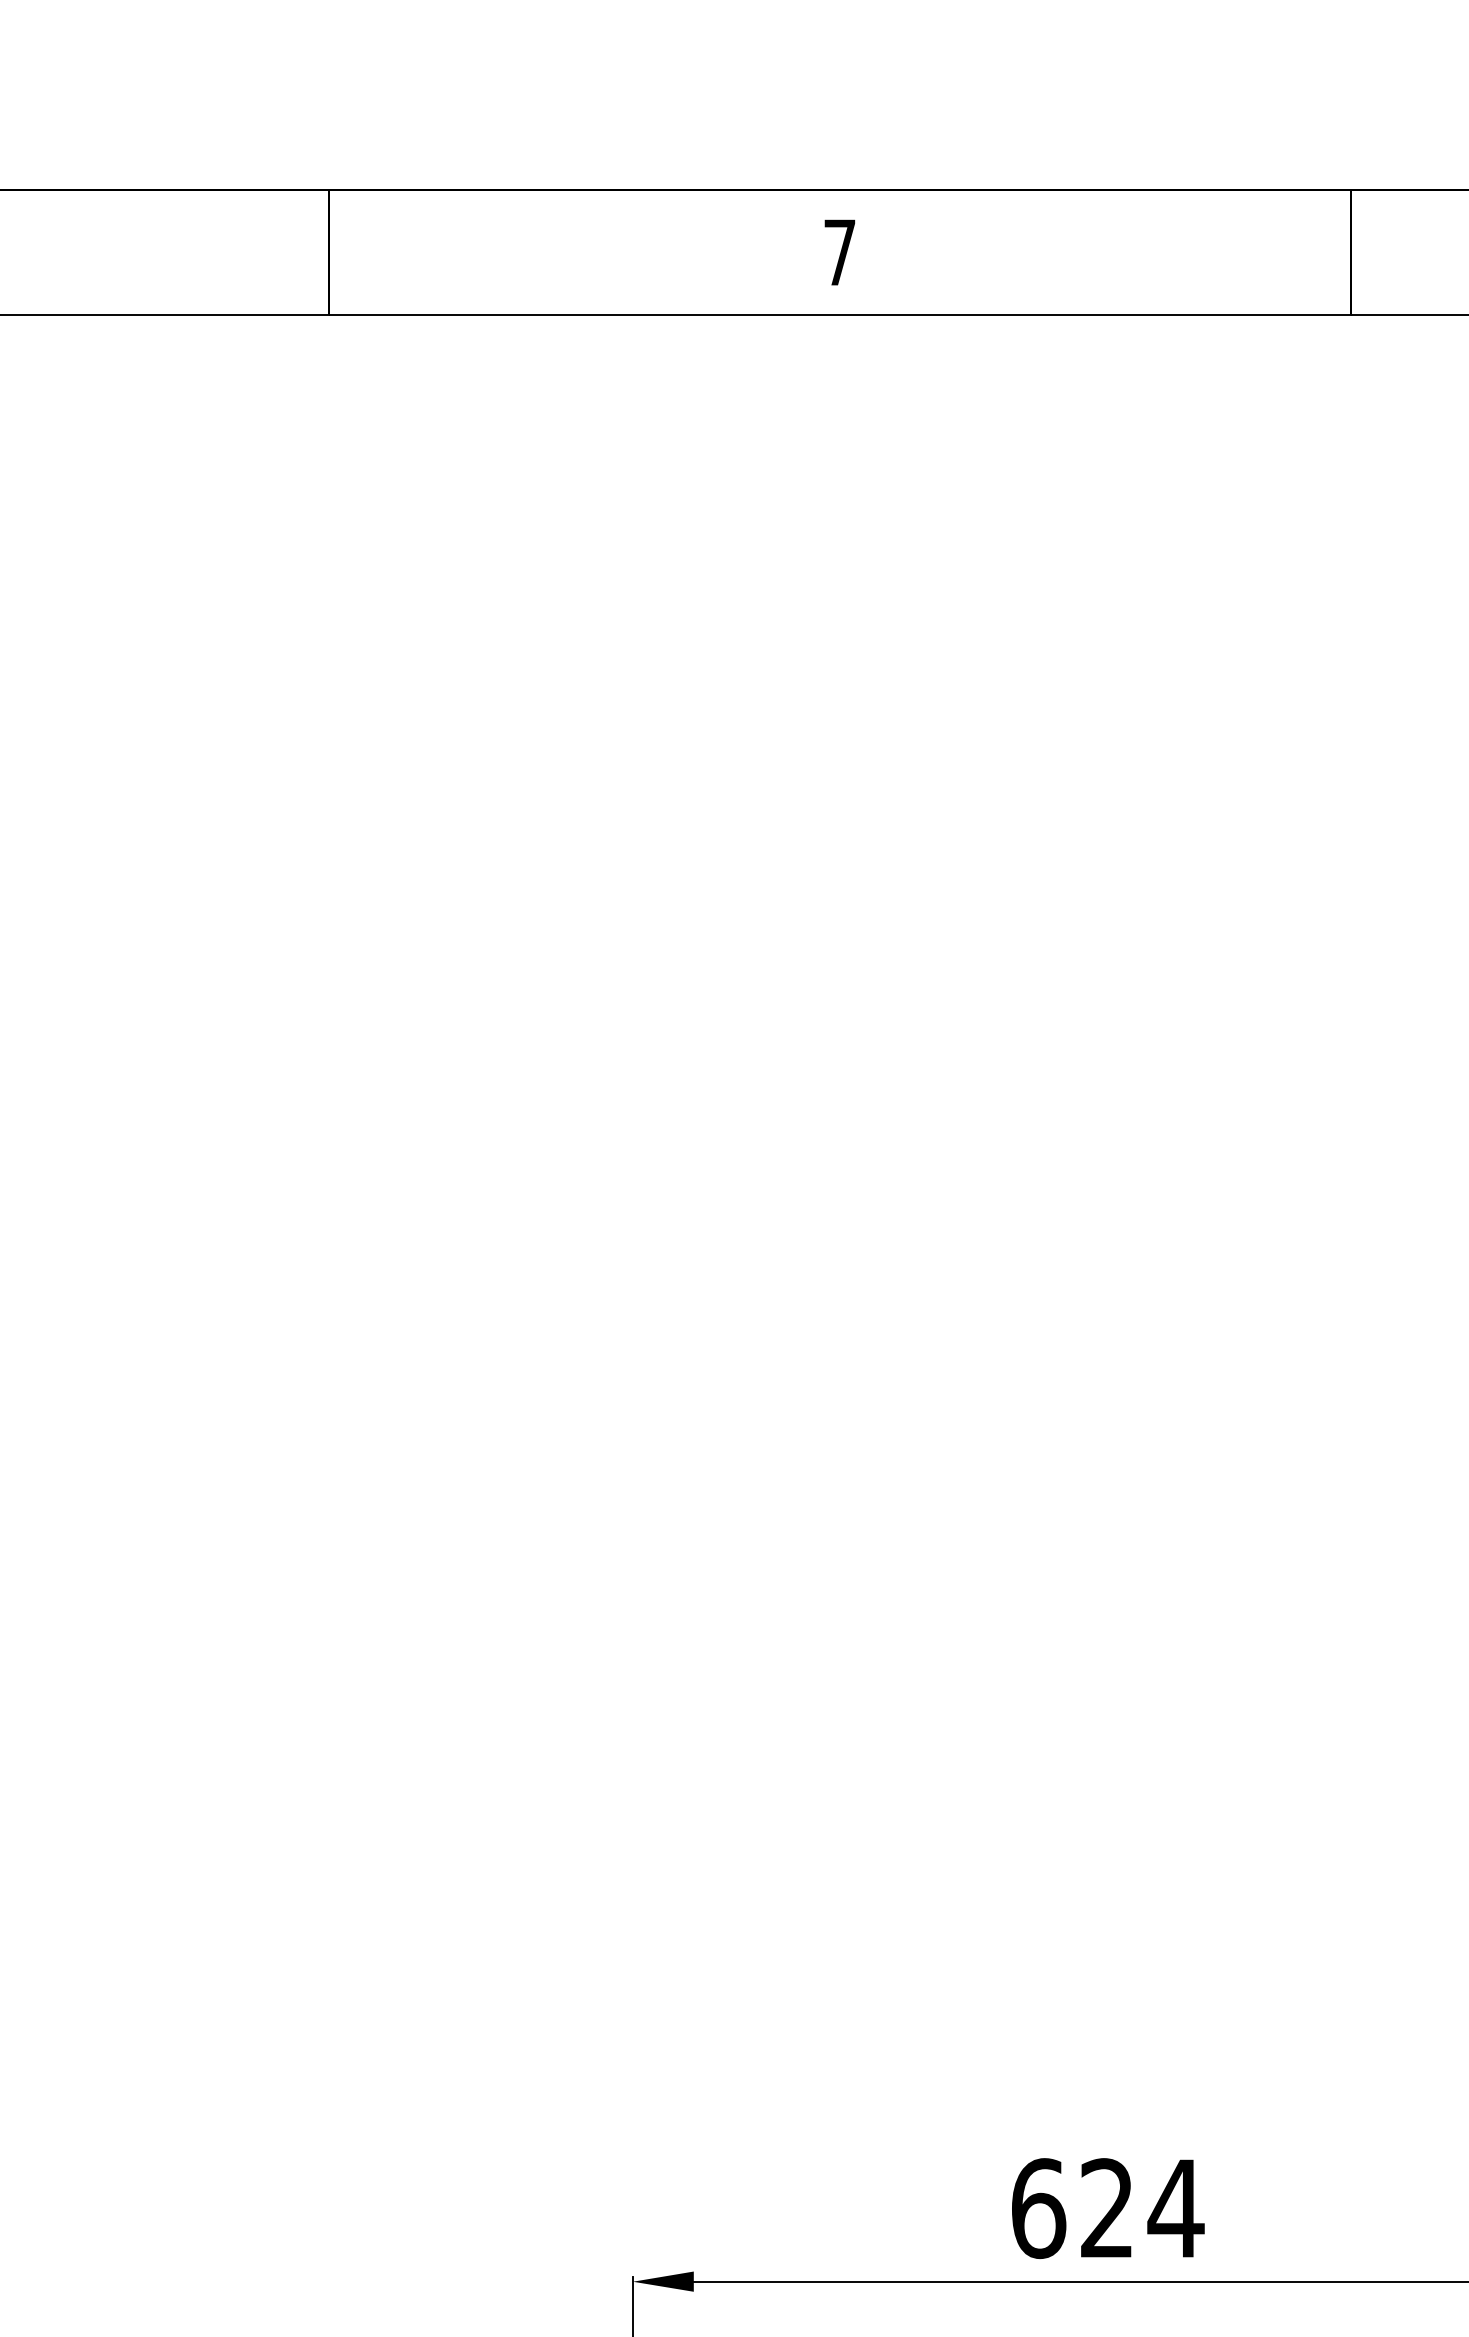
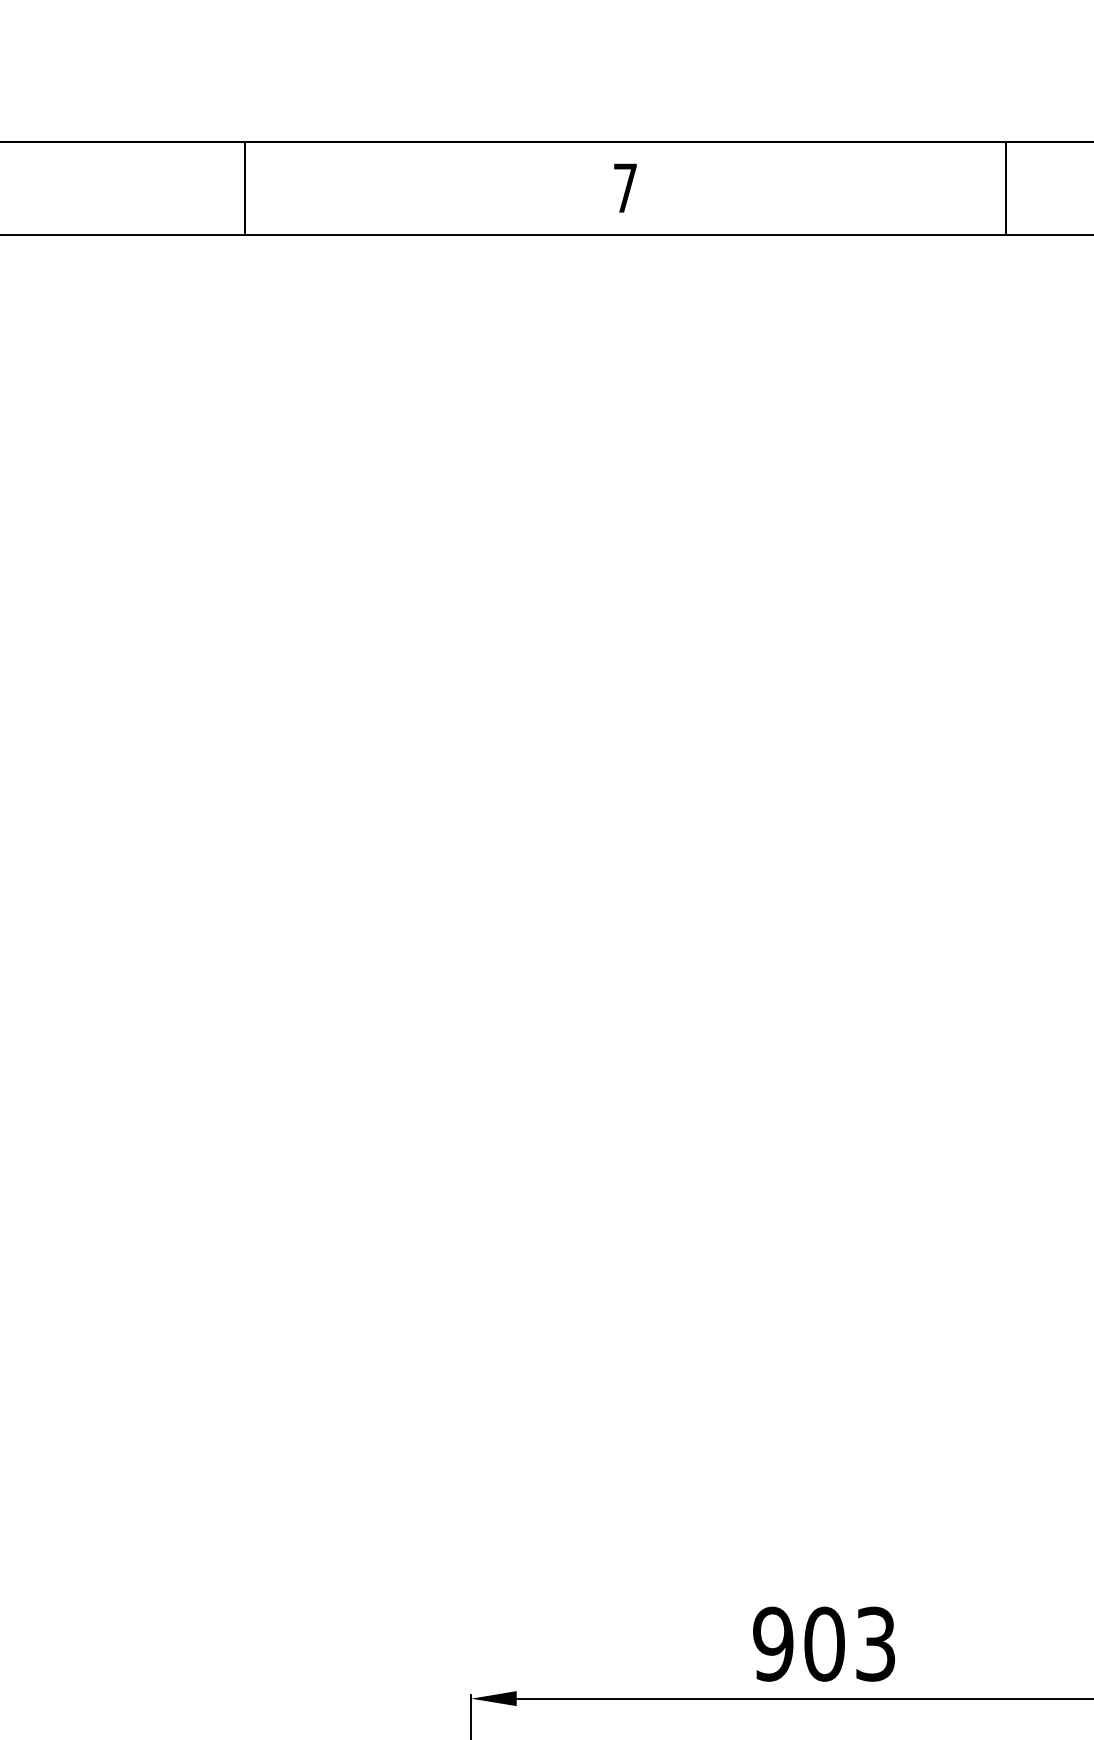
text: (1107, 2208) -> (824, 1644), 624 -> 903

